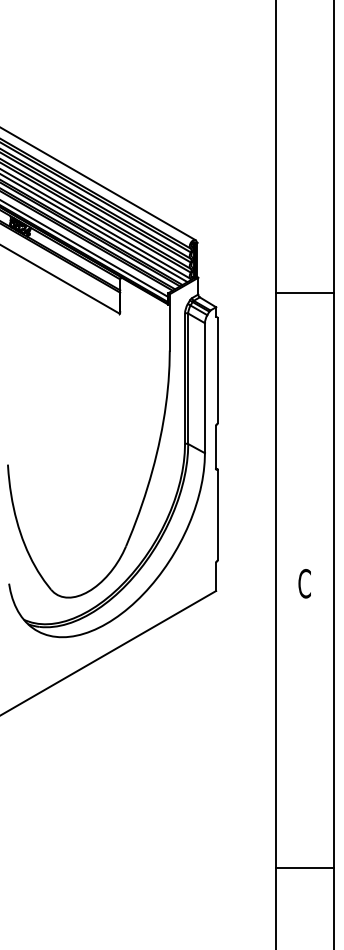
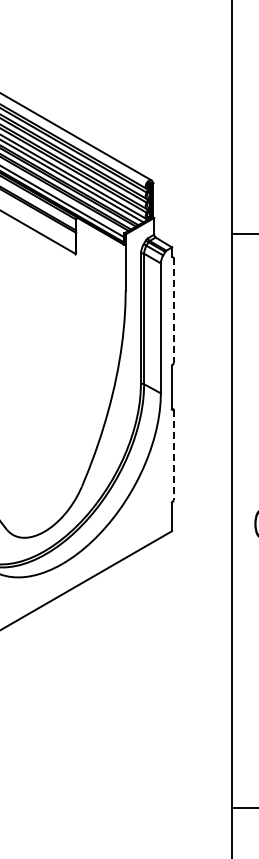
line: (217, 370) -> (173, 310), solid -> dashed
line: (217, 515) -> (173, 455), solid -> dashed

